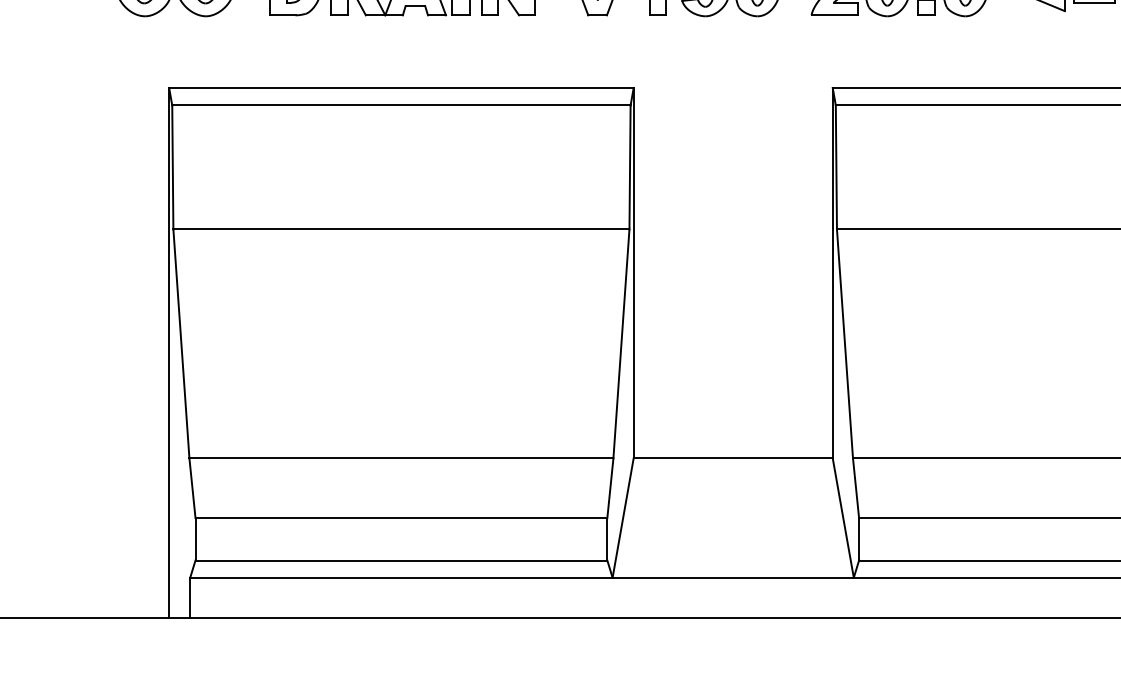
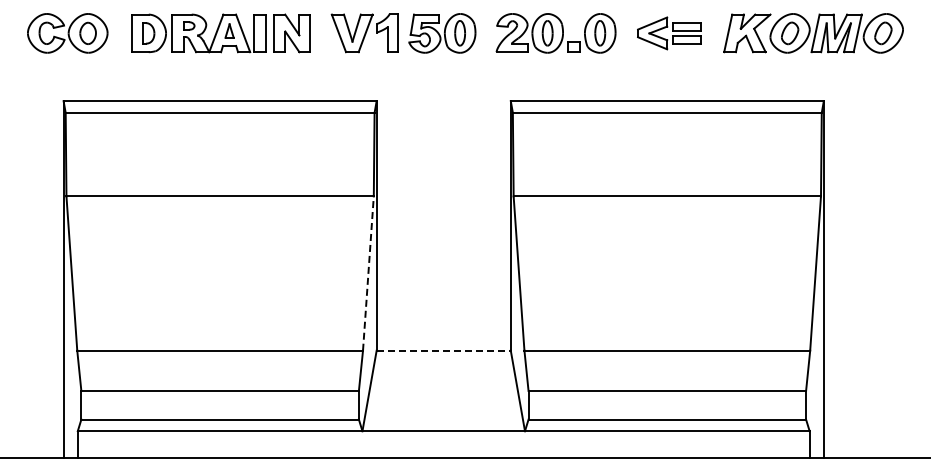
line: (621, 343) -> (368, 273), solid -> dashed
line: (734, 458) -> (444, 350), solid -> dashed

